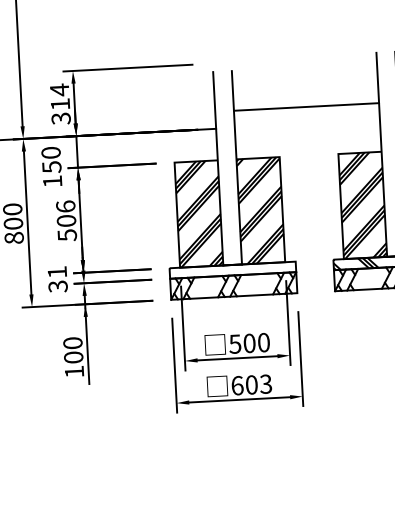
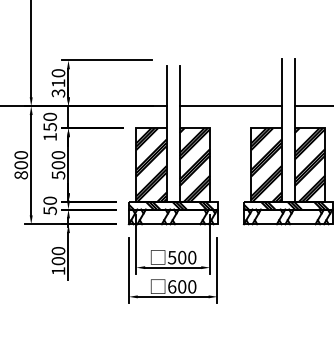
text: (59, 88) -> (58, 72), 314 -> 310
line: (306, 107) -> (230, 106), moved
text: (65, 207) -> (58, 155), 506 -> 500
hatch: (229, 269) -> (170, 205), added
text: (56, 279) -> (49, 205), 31 -> 50
text: (266, 383) -> (192, 286), 603 -> 600

